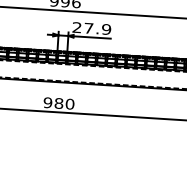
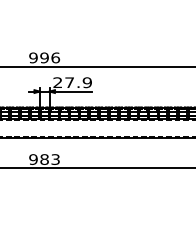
text: (69, 104) -> (55, 159), 980 -> 983

